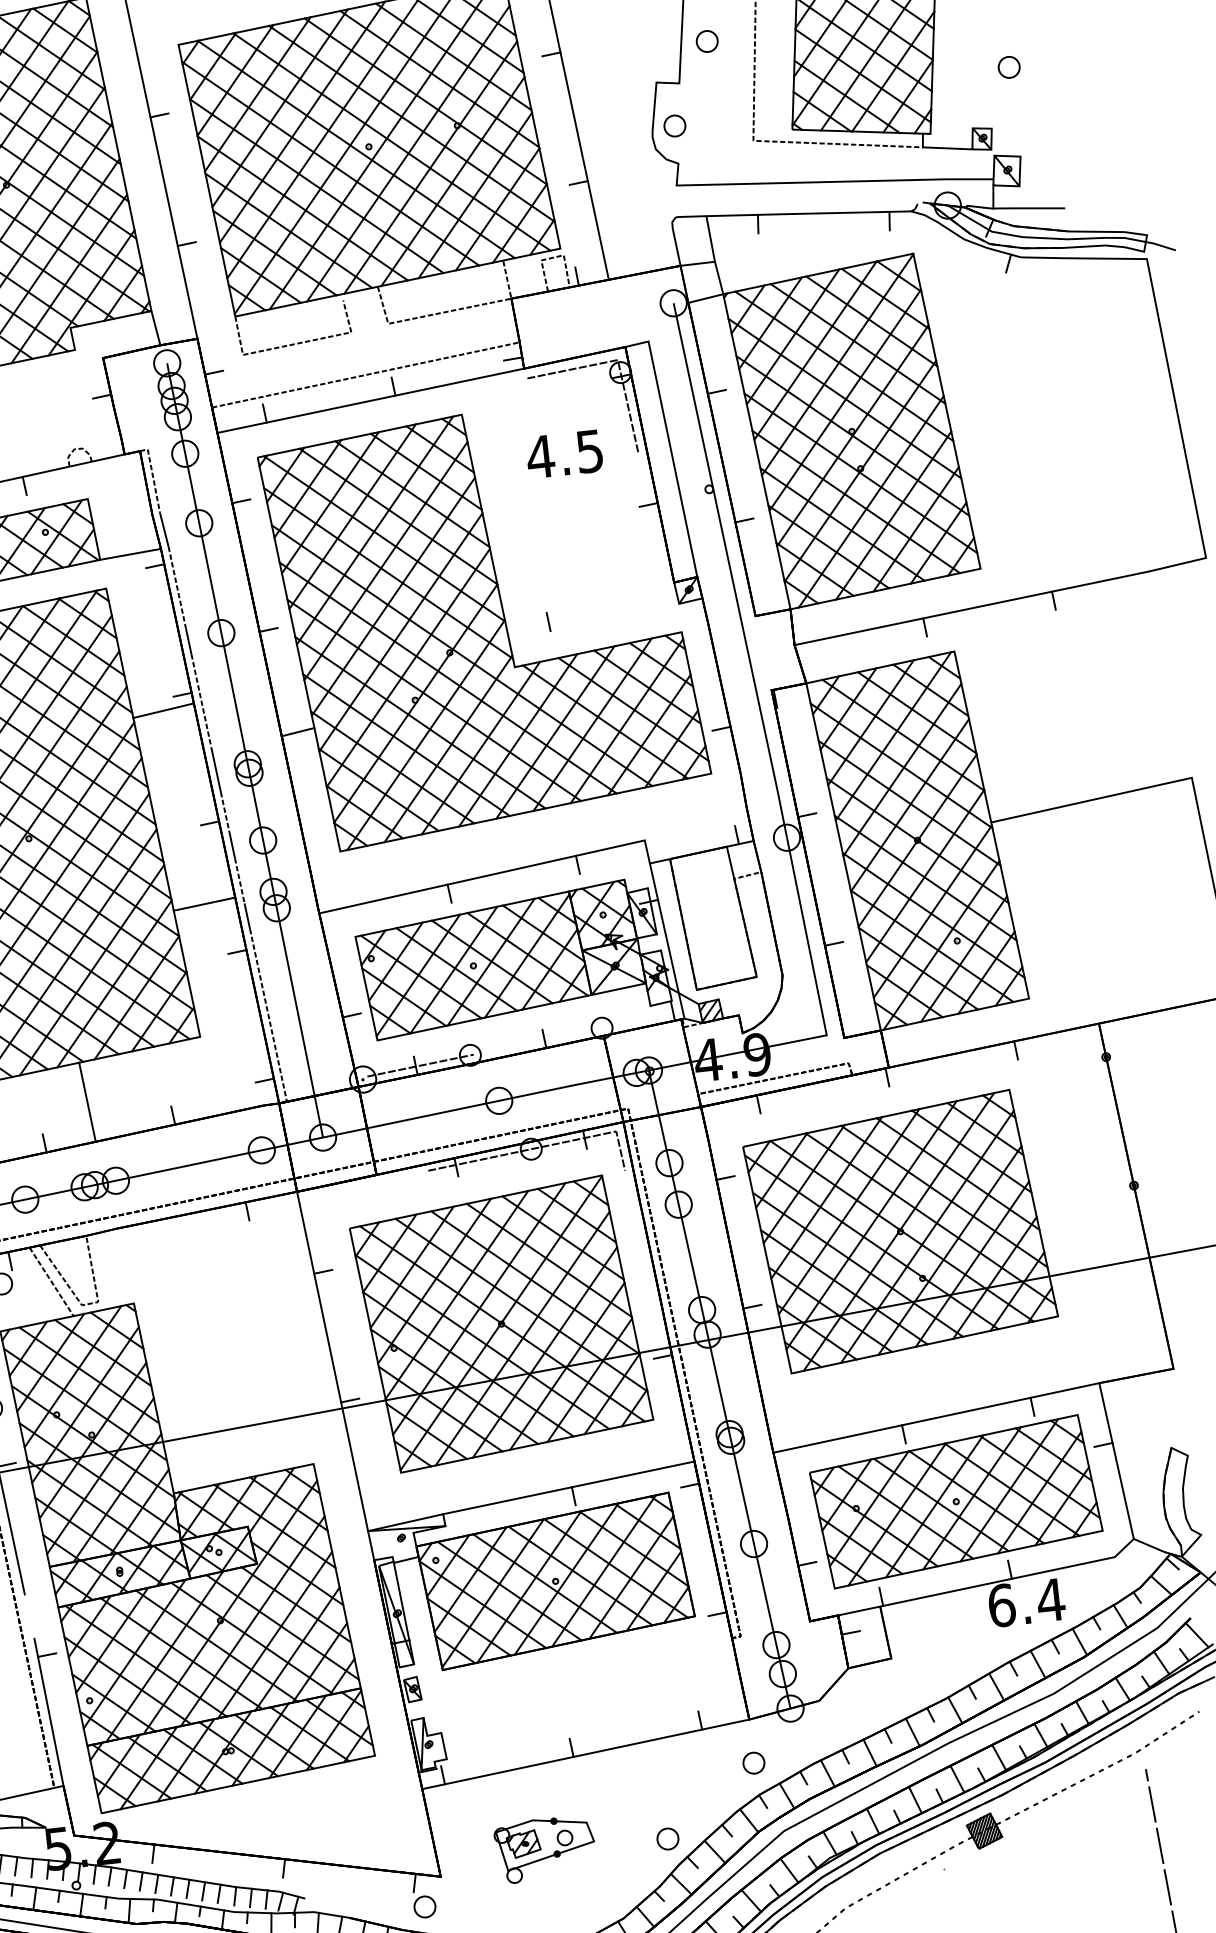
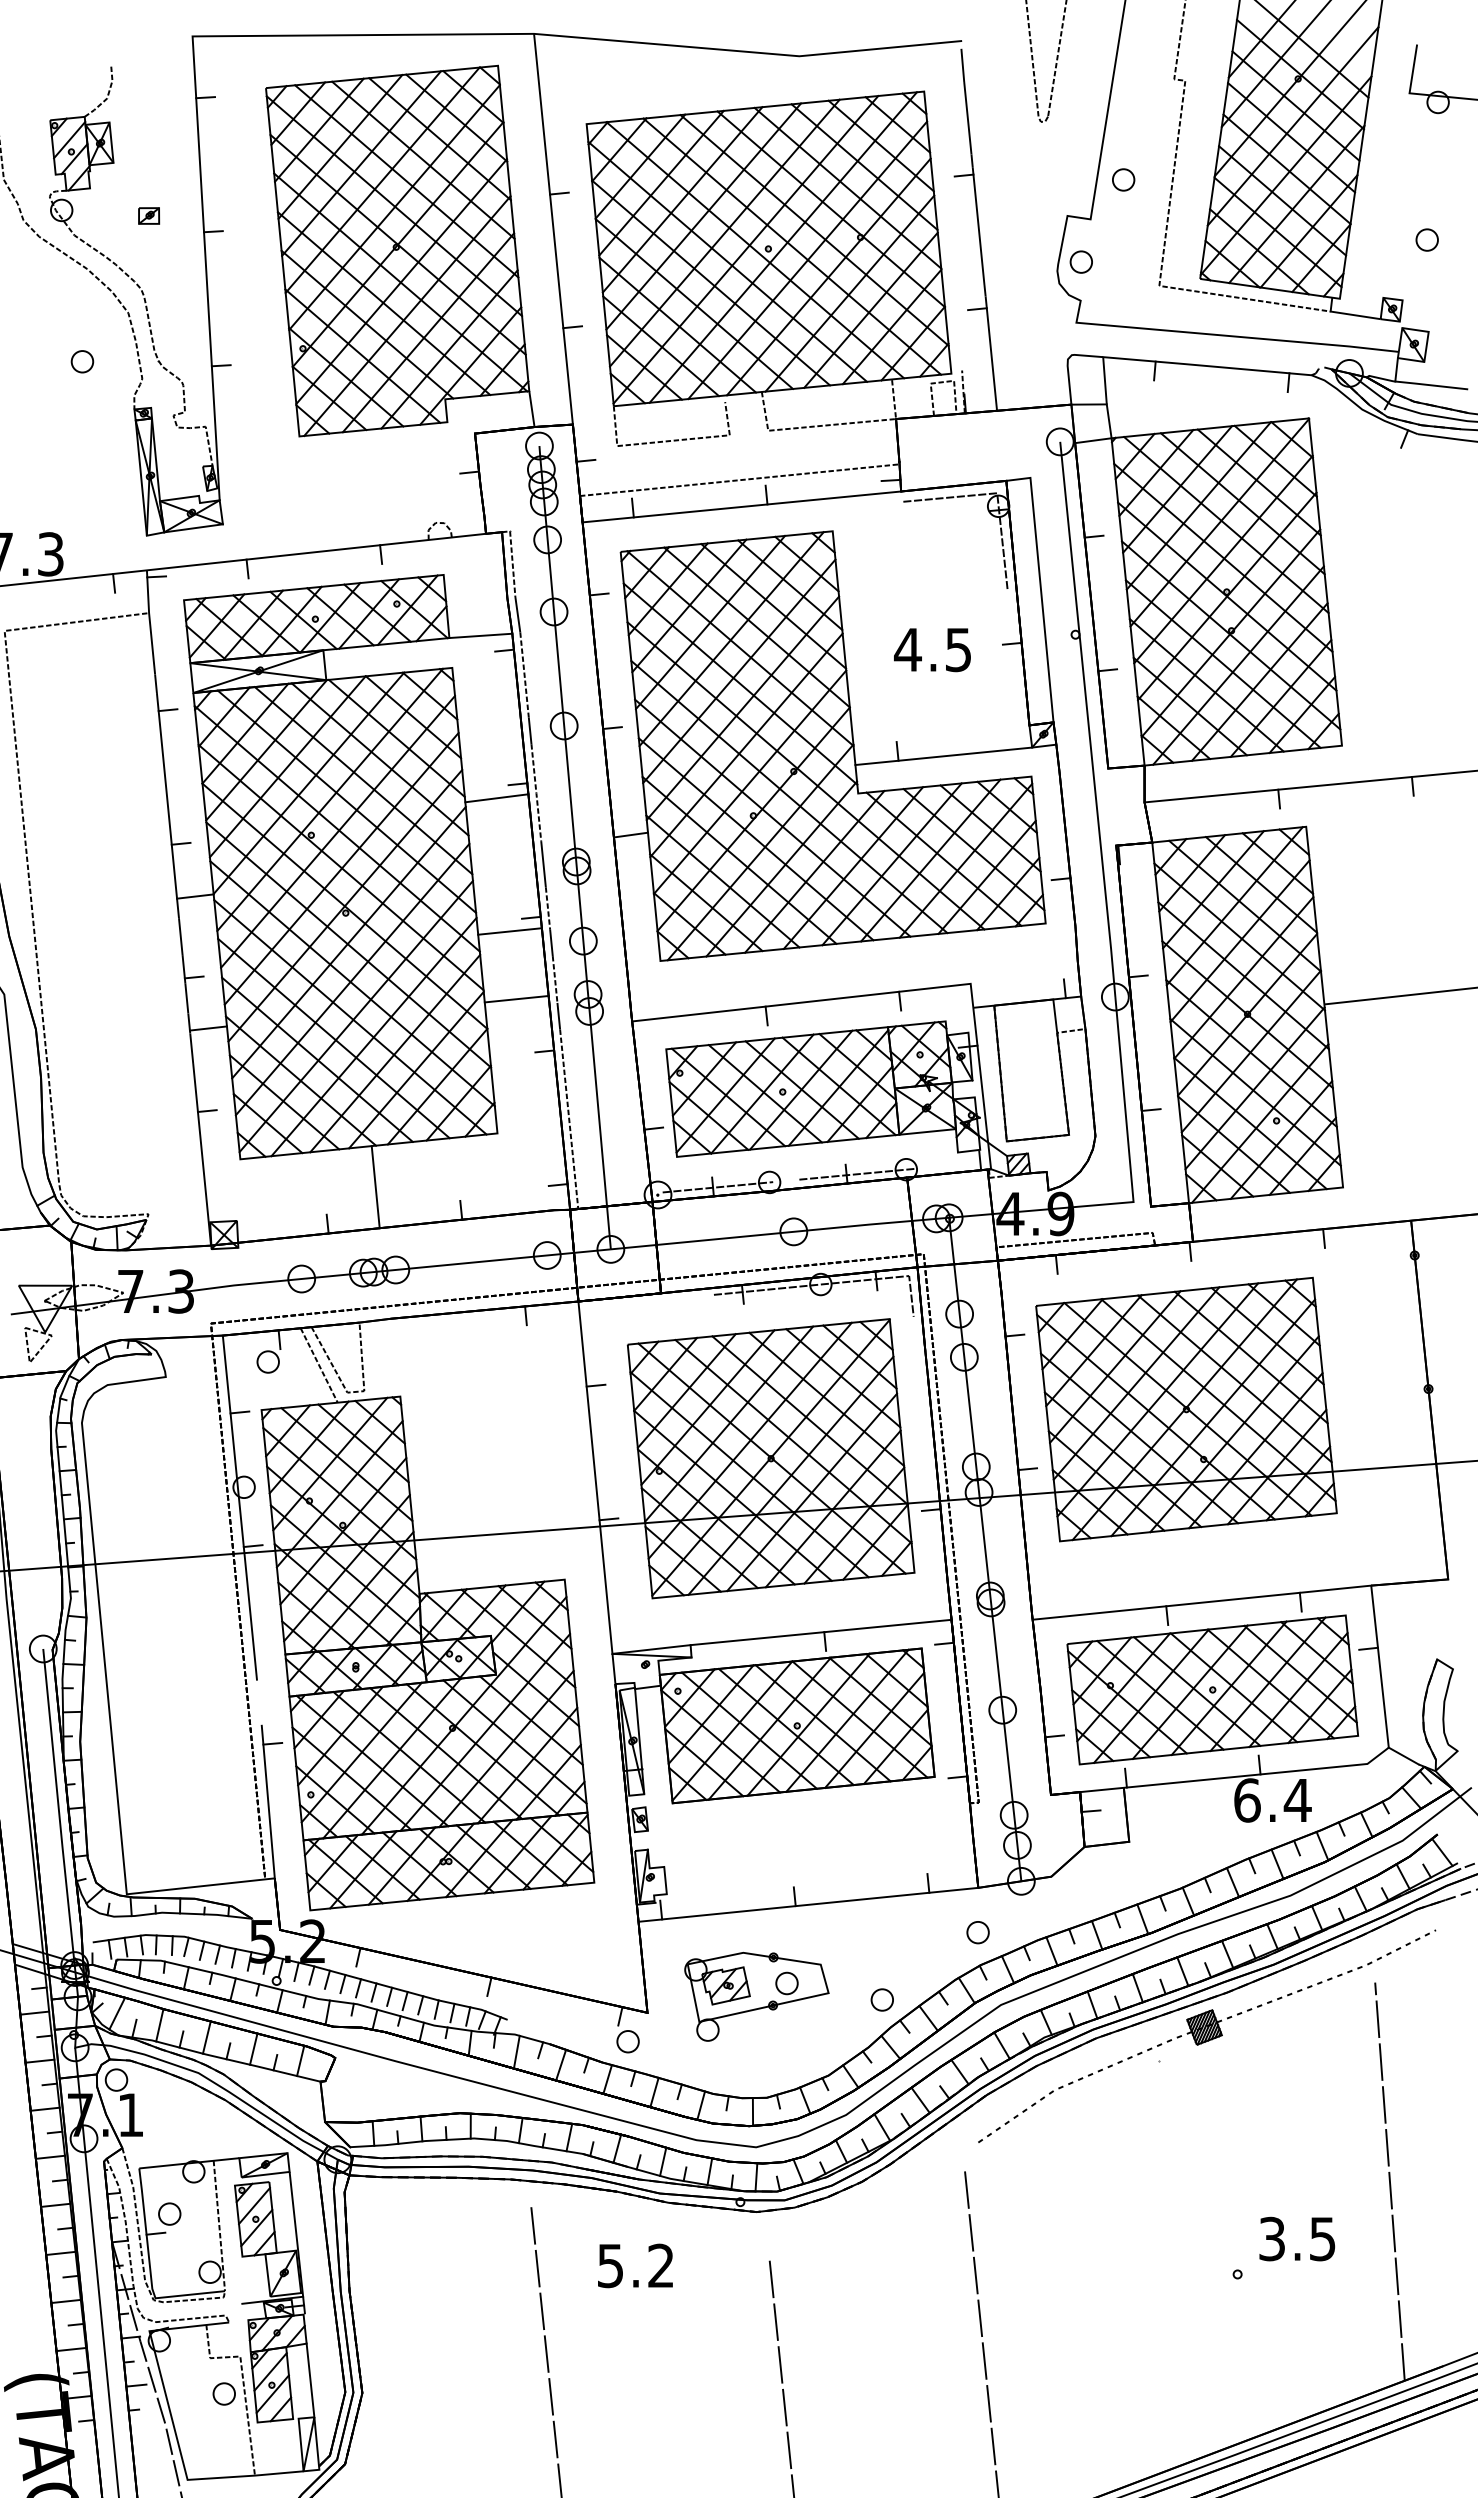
line: (574, 264) -> (963, 391), added
text: (564, 454) -> (932, 650), moved
line: (593, 622) -> (943, 756), added
line: (190, 839) -> (509, 931), added
line: (554, 1037) -> (857, 1173), added
part: (545, 1849) -> (756, 1996), size x1.43

